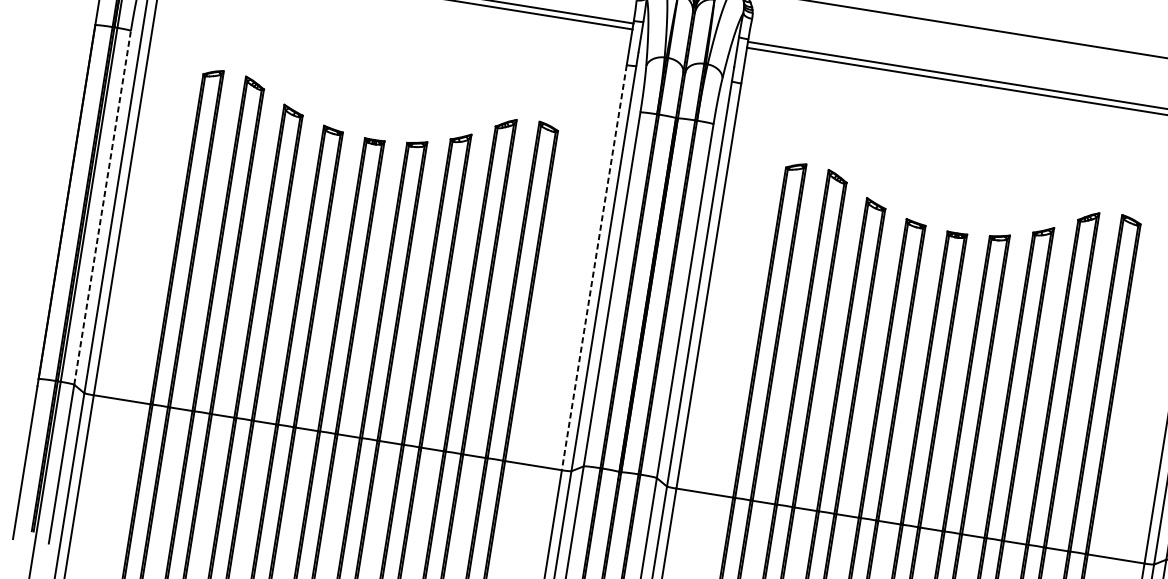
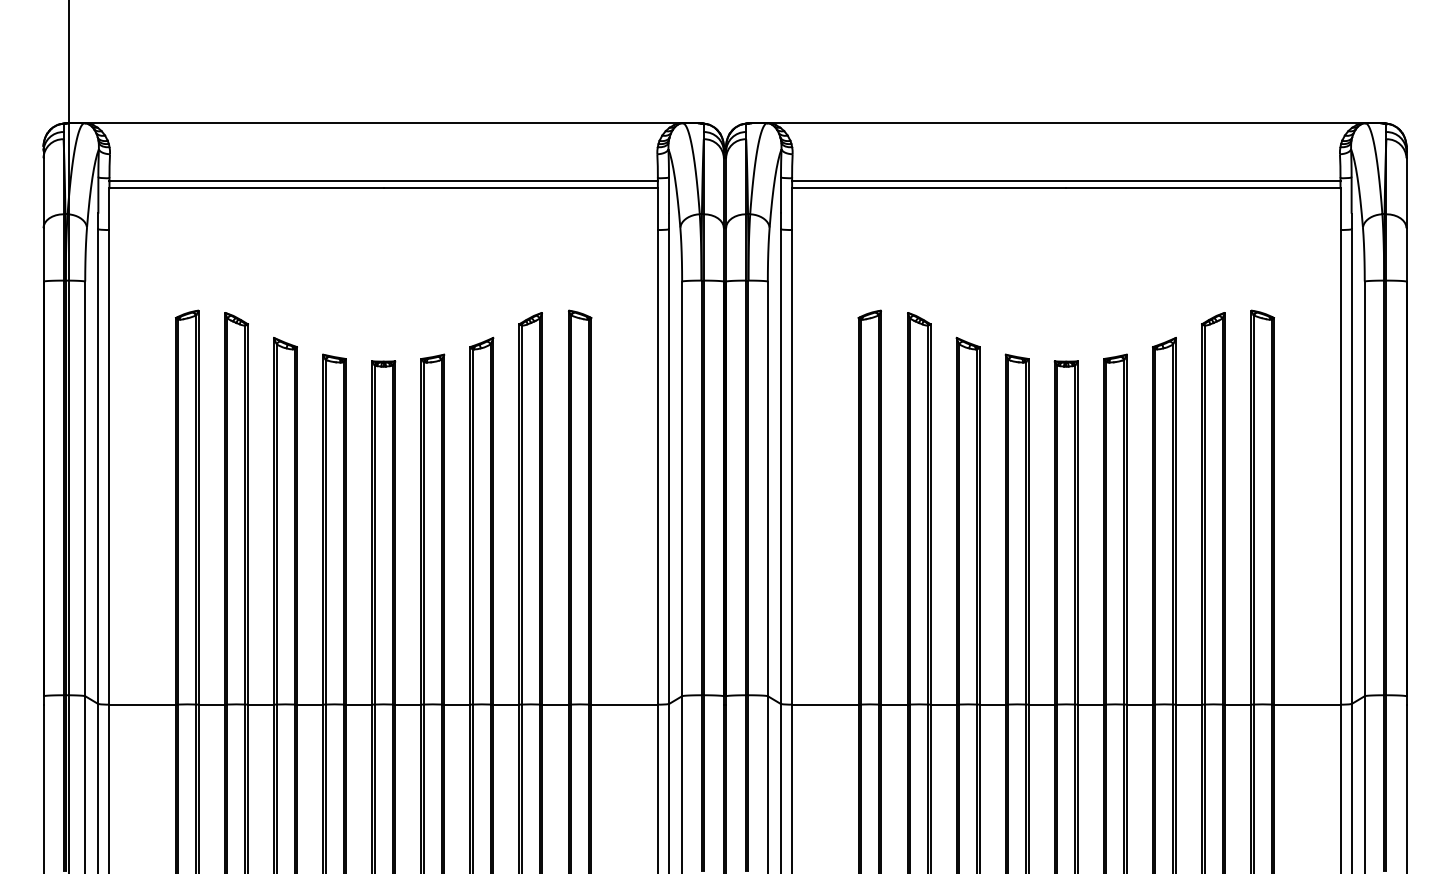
line: (102, 207) -> (85, 488), dashed -> solid
line: (593, 267) -> (657, 467), dashed -> solid

